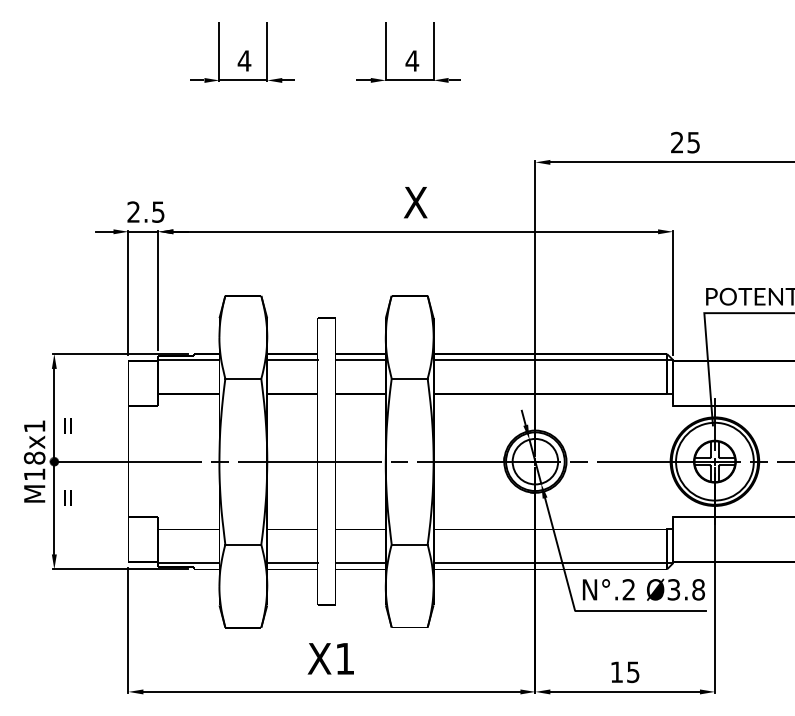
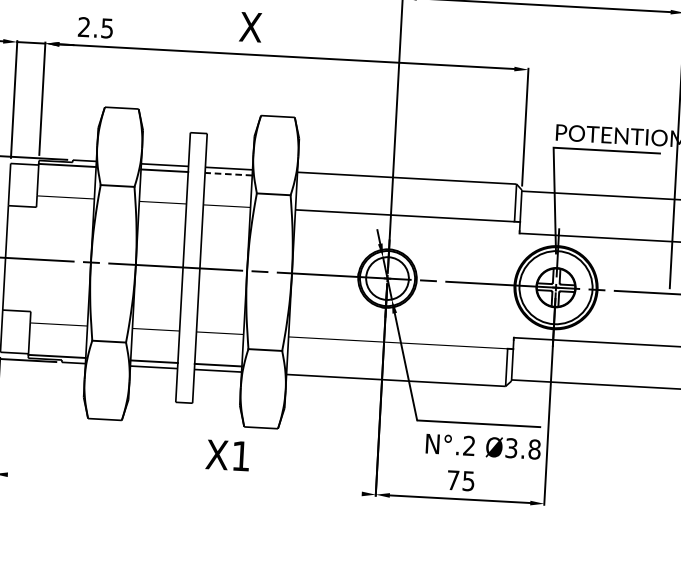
text: (415, 202) -> (250, 27), moved
text: (145, 211) -> (95, 27), moved
line: (360, 359) -> (228, 173), solid -> dashed
line: (553, 359) -> (409, 183), removed
line: (553, 563) -> (399, 375), removed
text: (643, 589) -> (483, 446), moved
text: (330, 658) -> (227, 455), moved
text: (616, 671) -> (452, 479), 15 -> 75
line: (331, 691) -> (184, 483), removed

